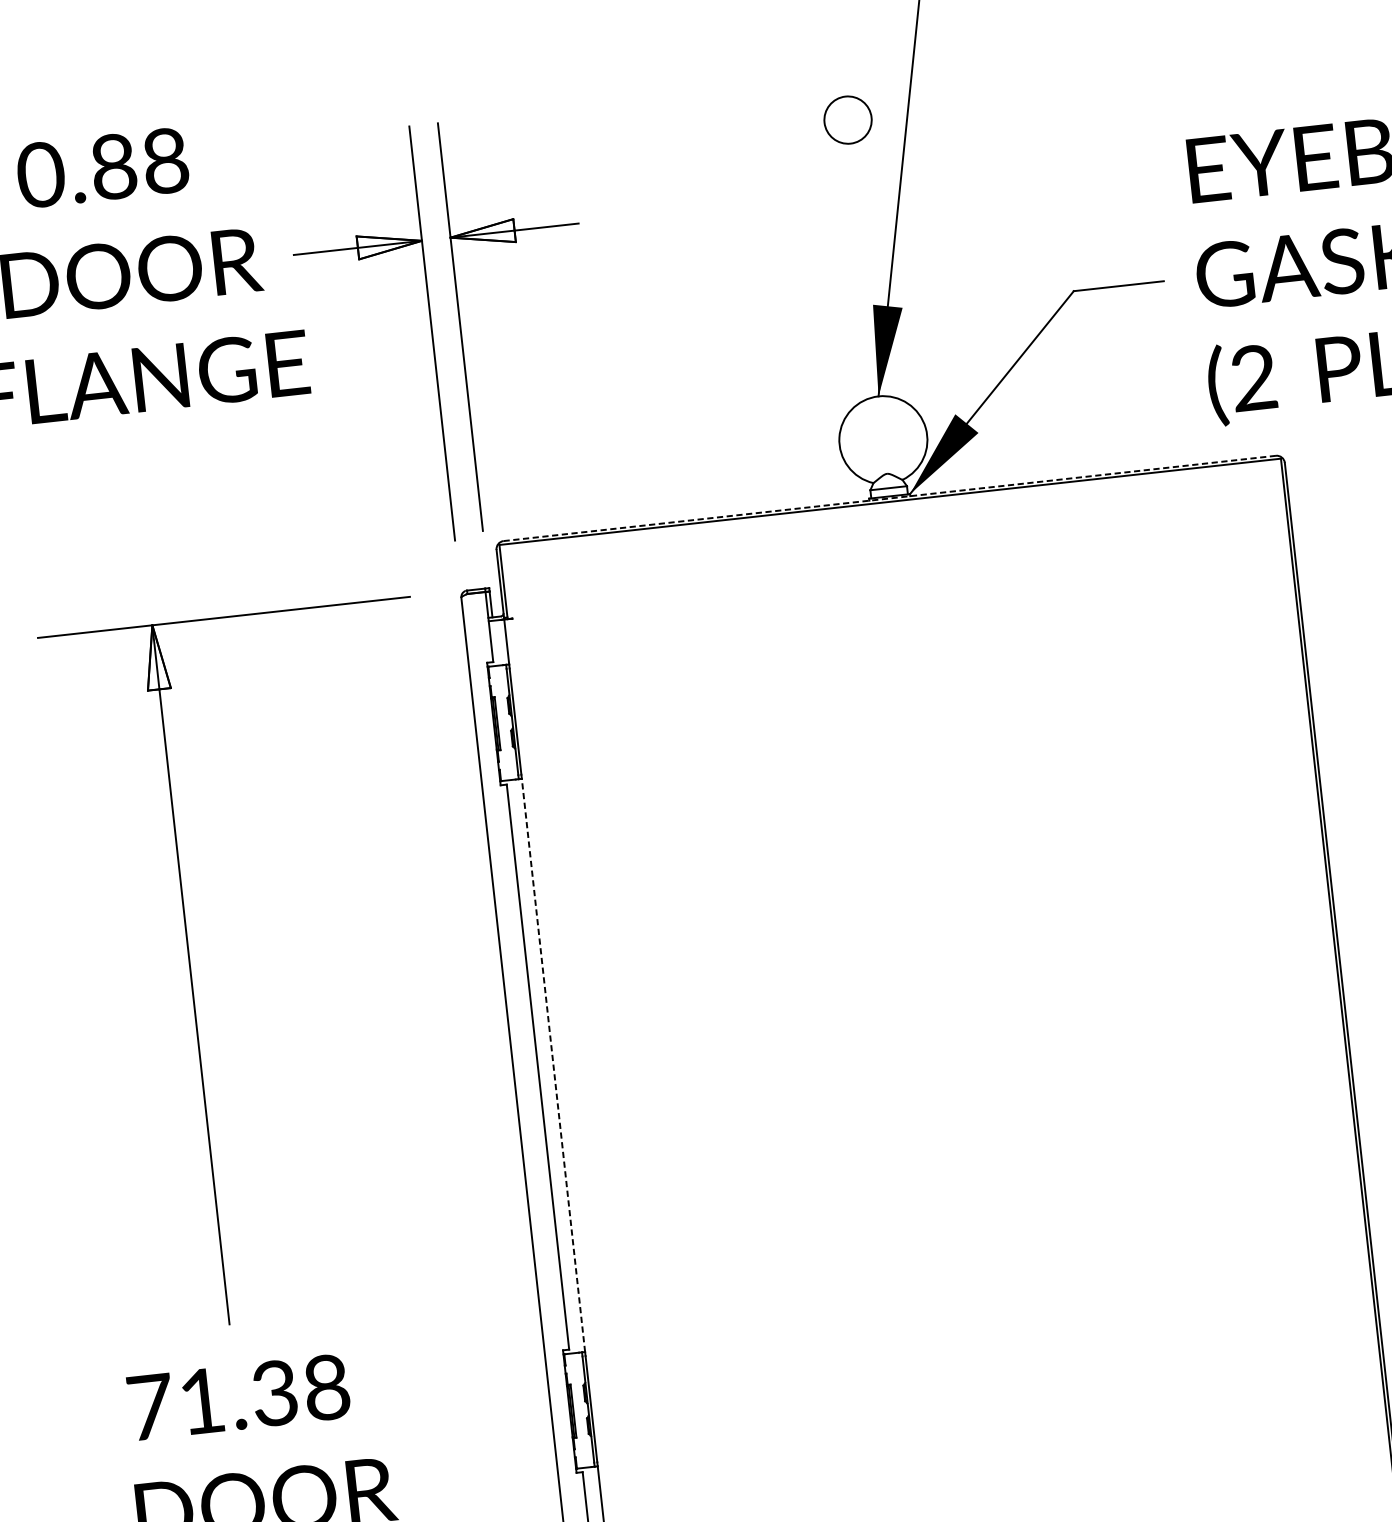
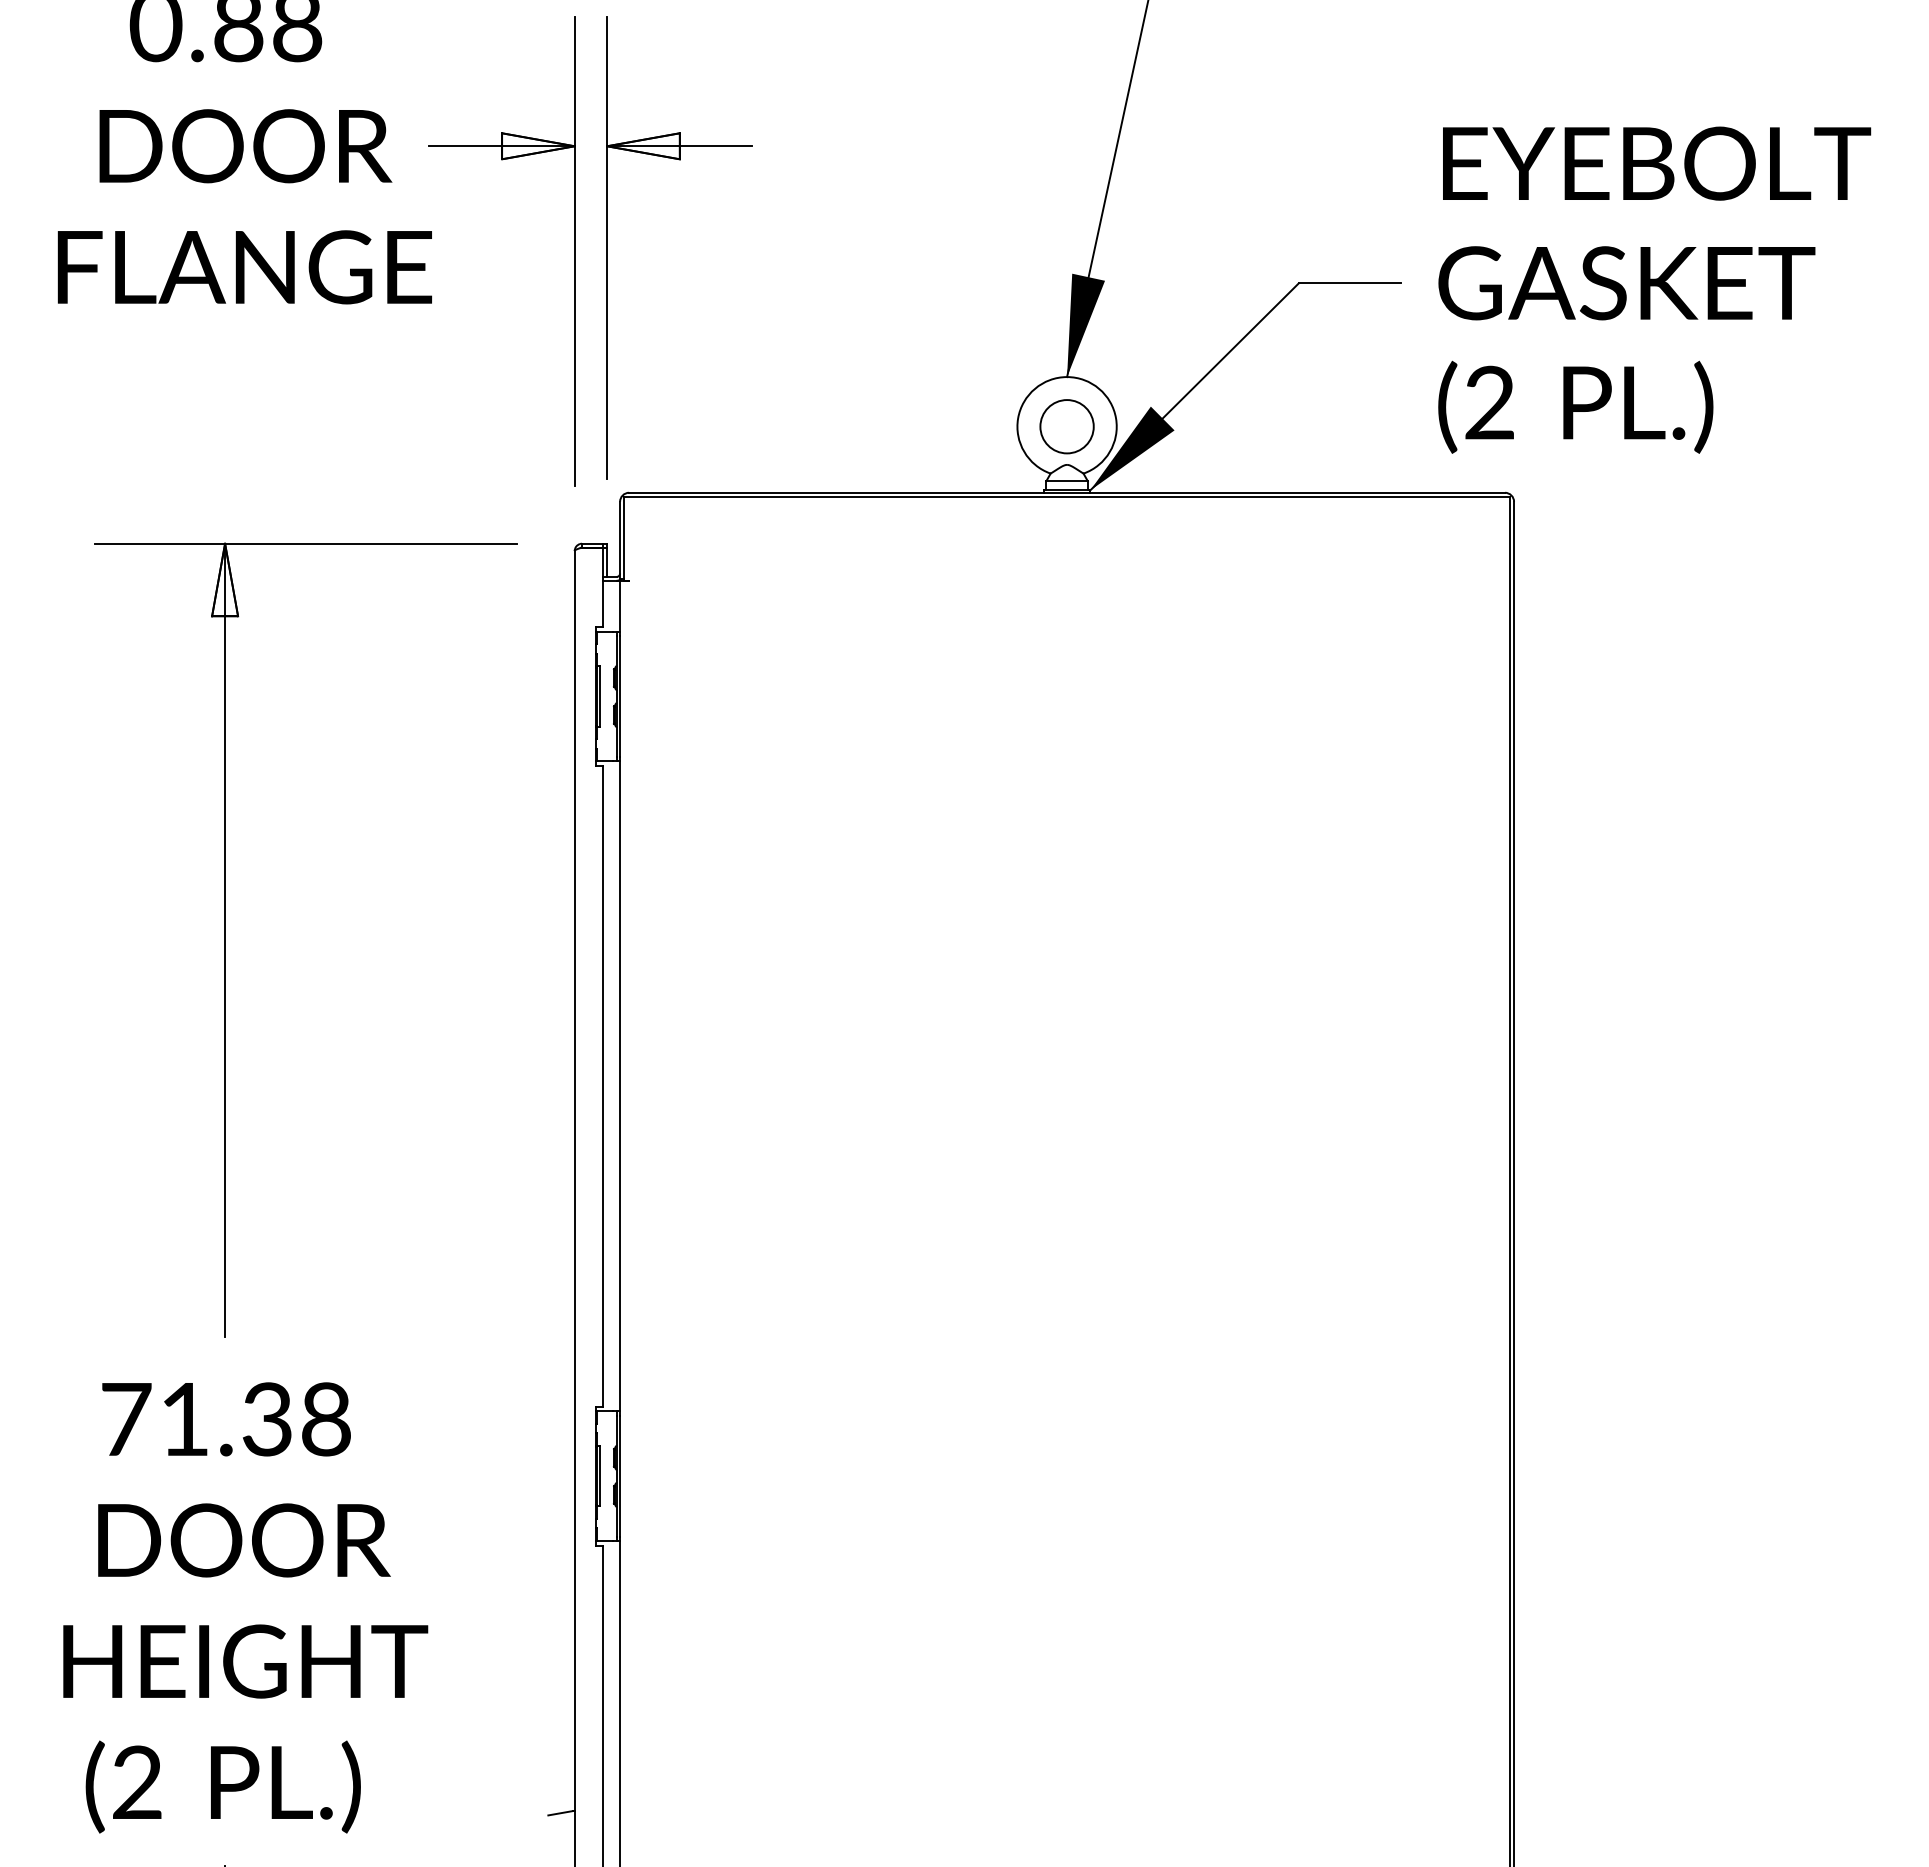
circle: (847, 119) -> (1066, 426), moved
line: (890, 498) -> (1067, 492), dashed -> solid
line: (553, 1064) -> (620, 1085), dashed -> solid

